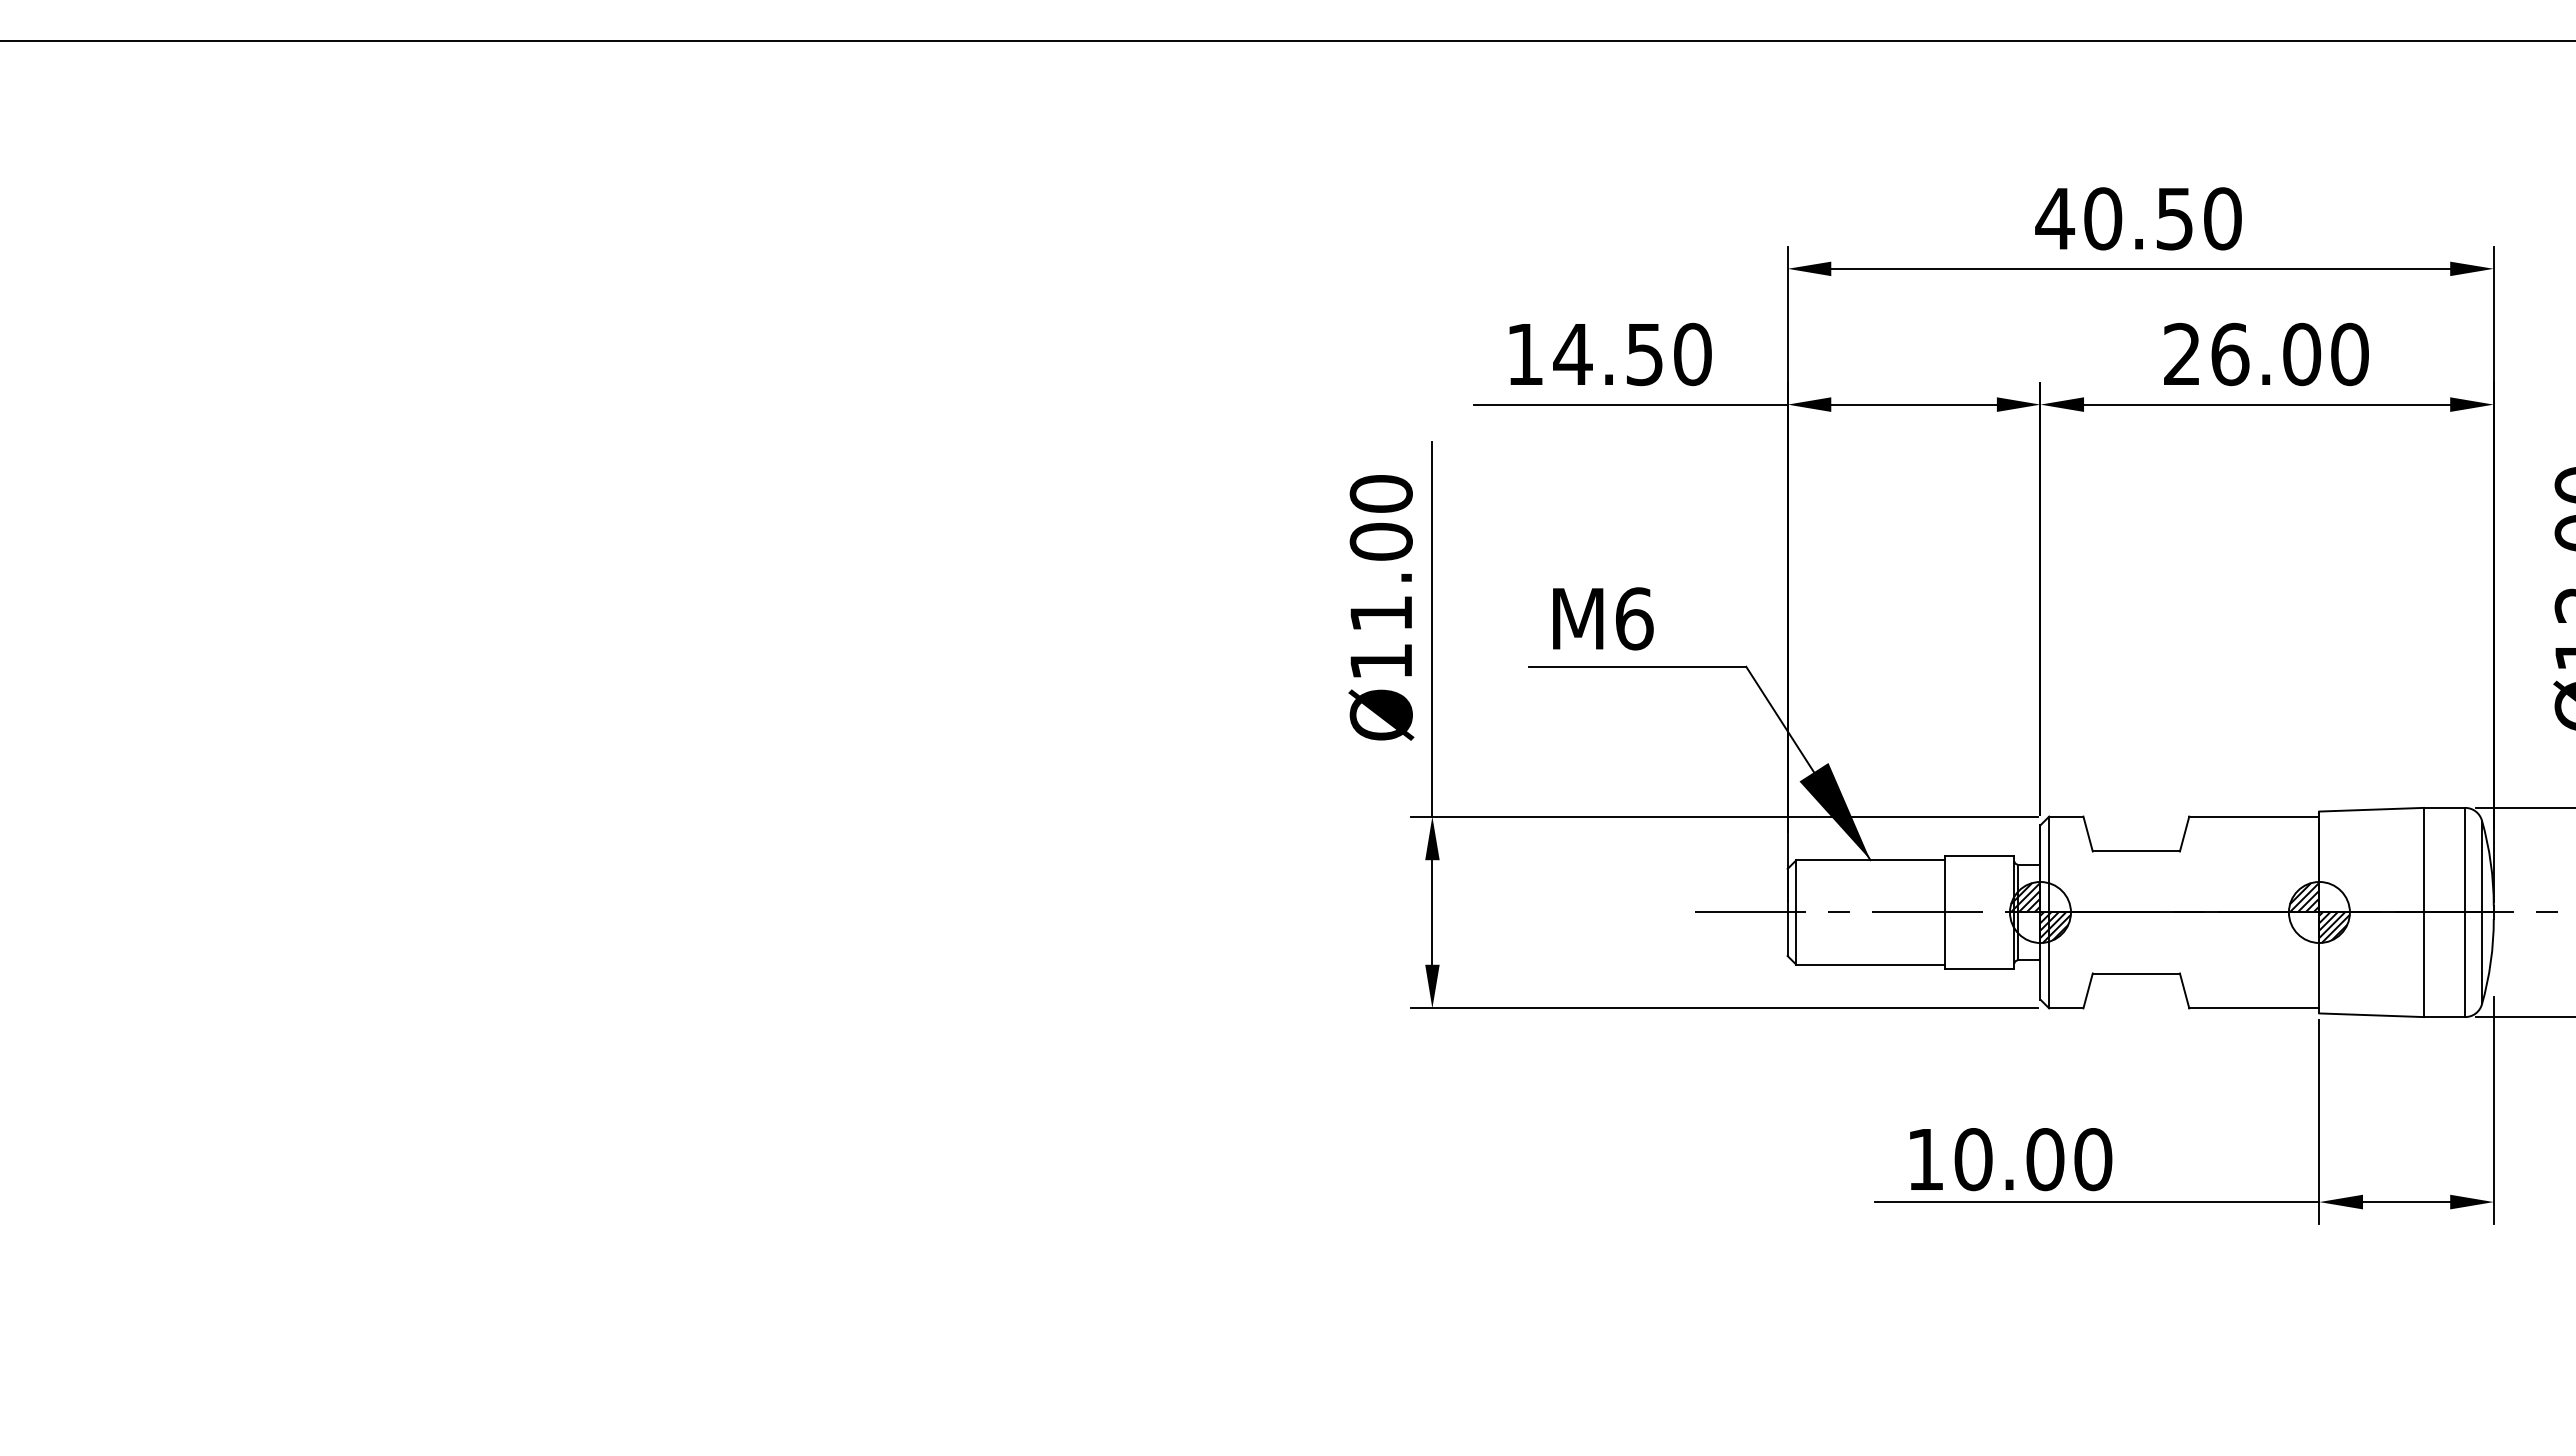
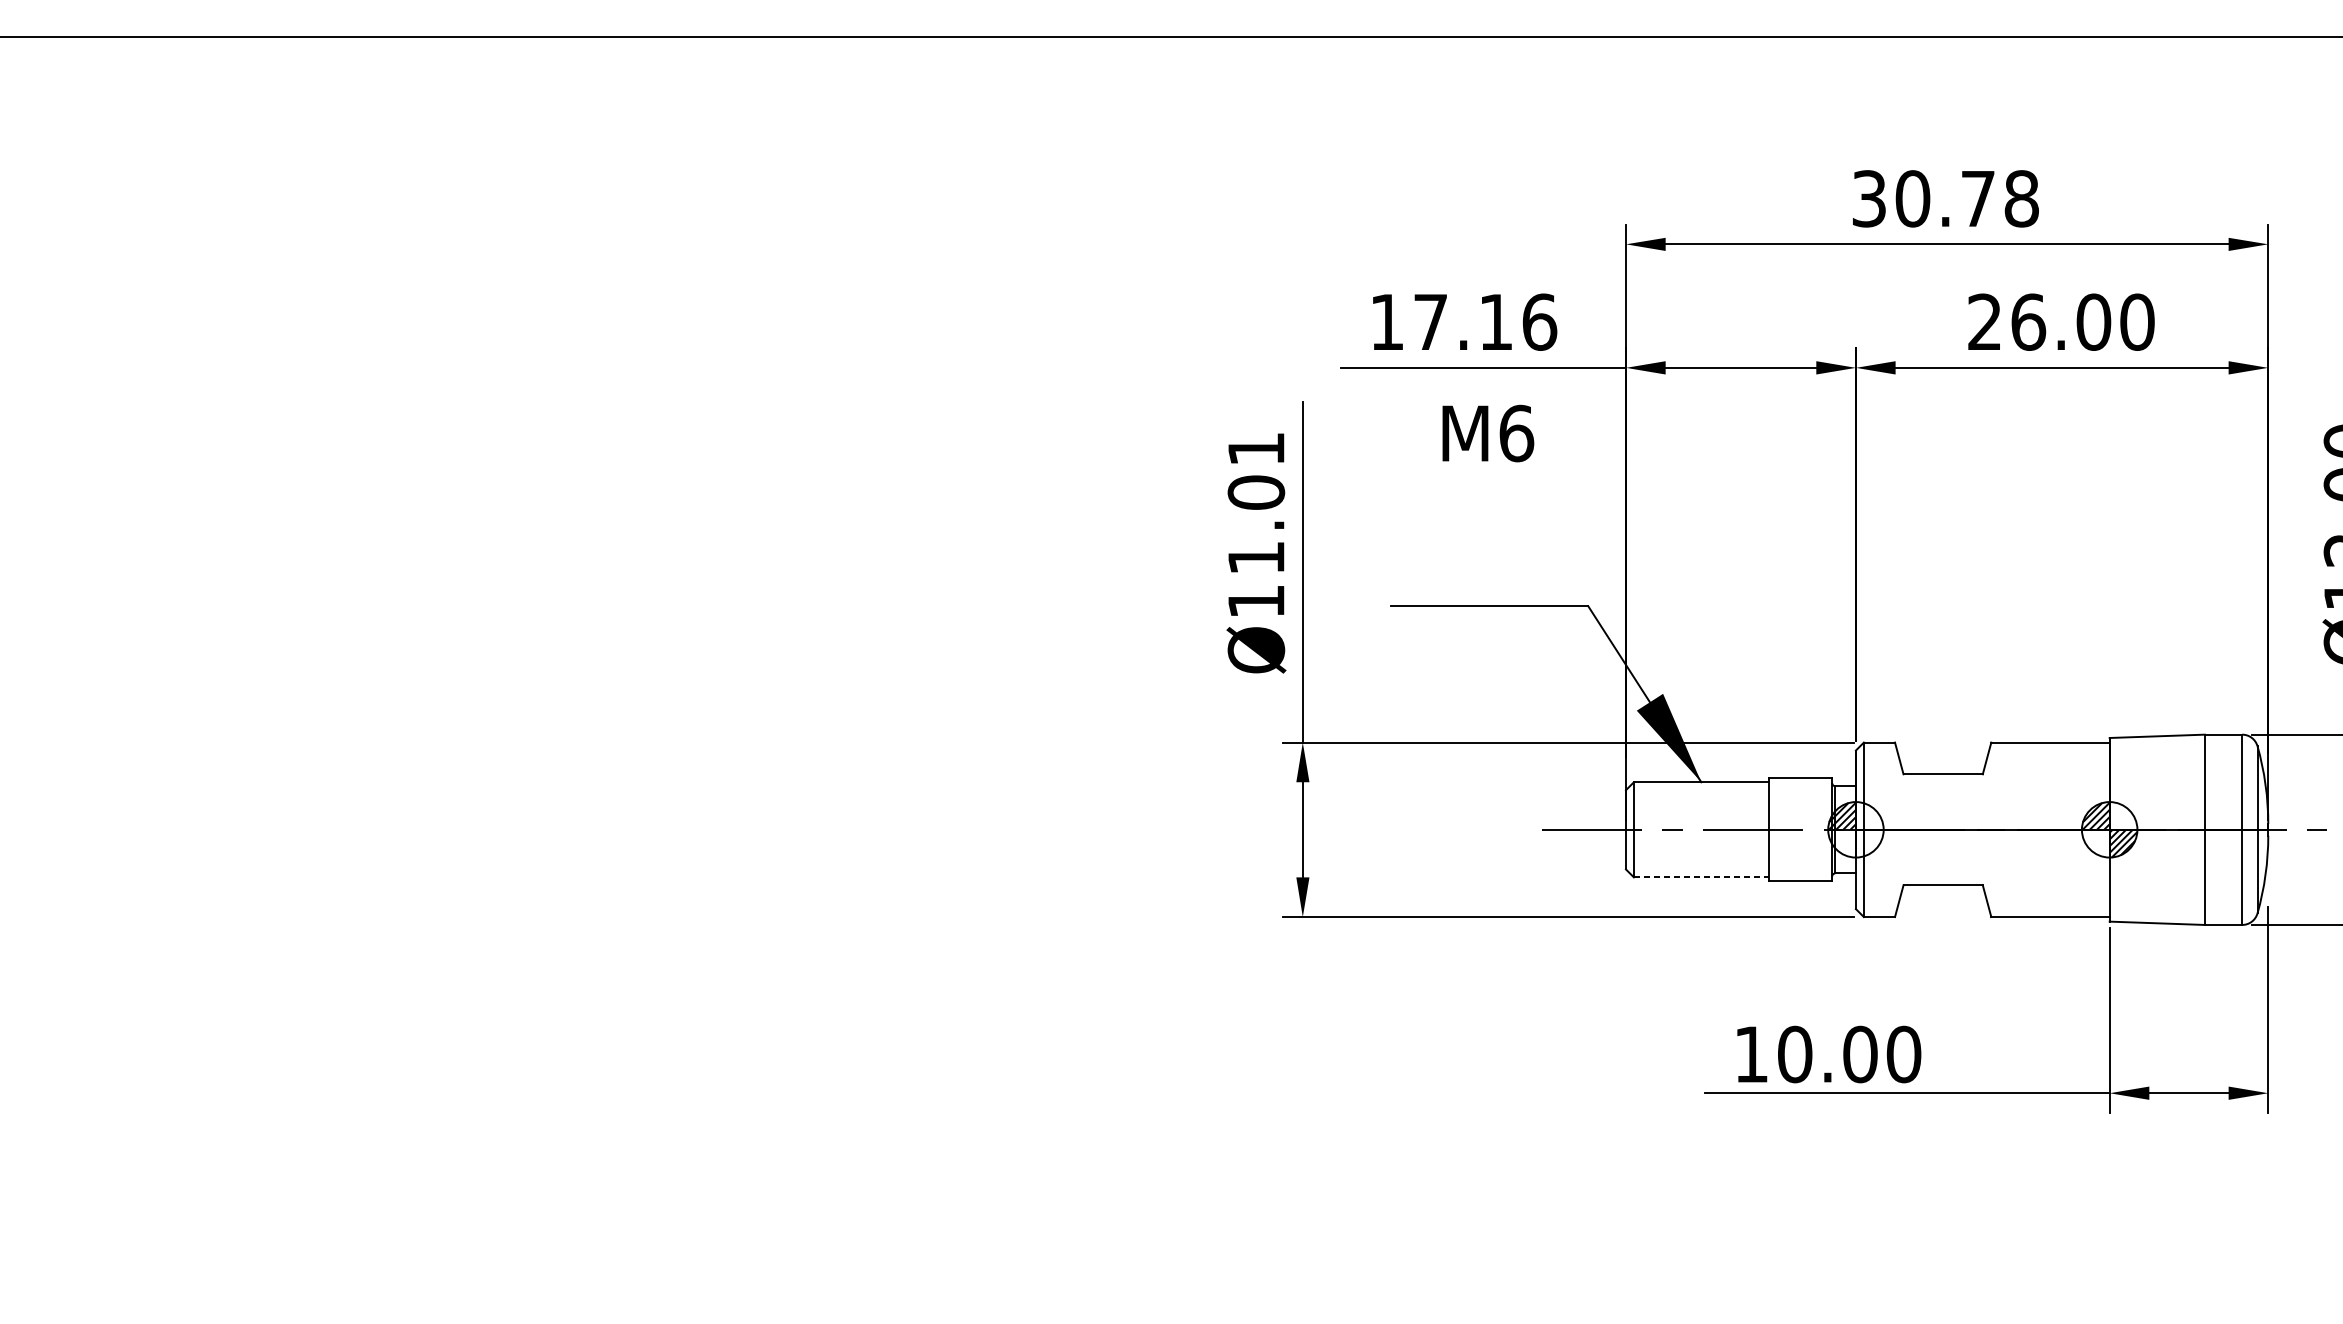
text: (2138, 218) -> (1945, 198), 40.50 -> 30.78
text: (1632, 354) -> (1484, 322), 14.50 -> 17.16
text: (1380, 493) -> (1255, 448), Ø11.00 -> Ø11.01
text: (1603, 618) -> (1488, 433), moved
hatch: (2055, 927) -> (1869, 843), removed
line: (1870, 964) -> (1701, 877), solid -> dashed

